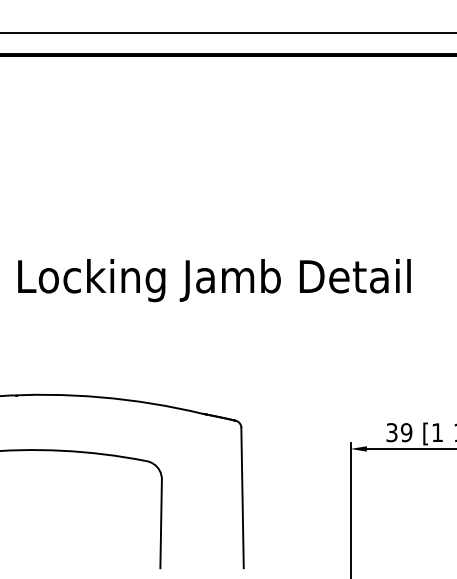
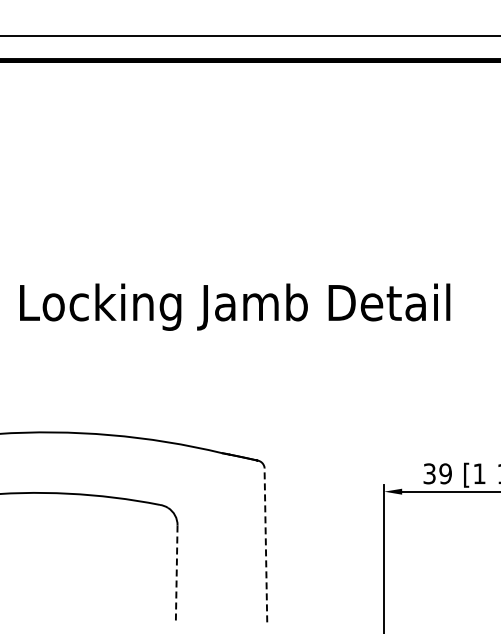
line: (242, 498) -> (265, 545), solid -> dashed
line: (160, 524) -> (176, 574), solid -> dashed

